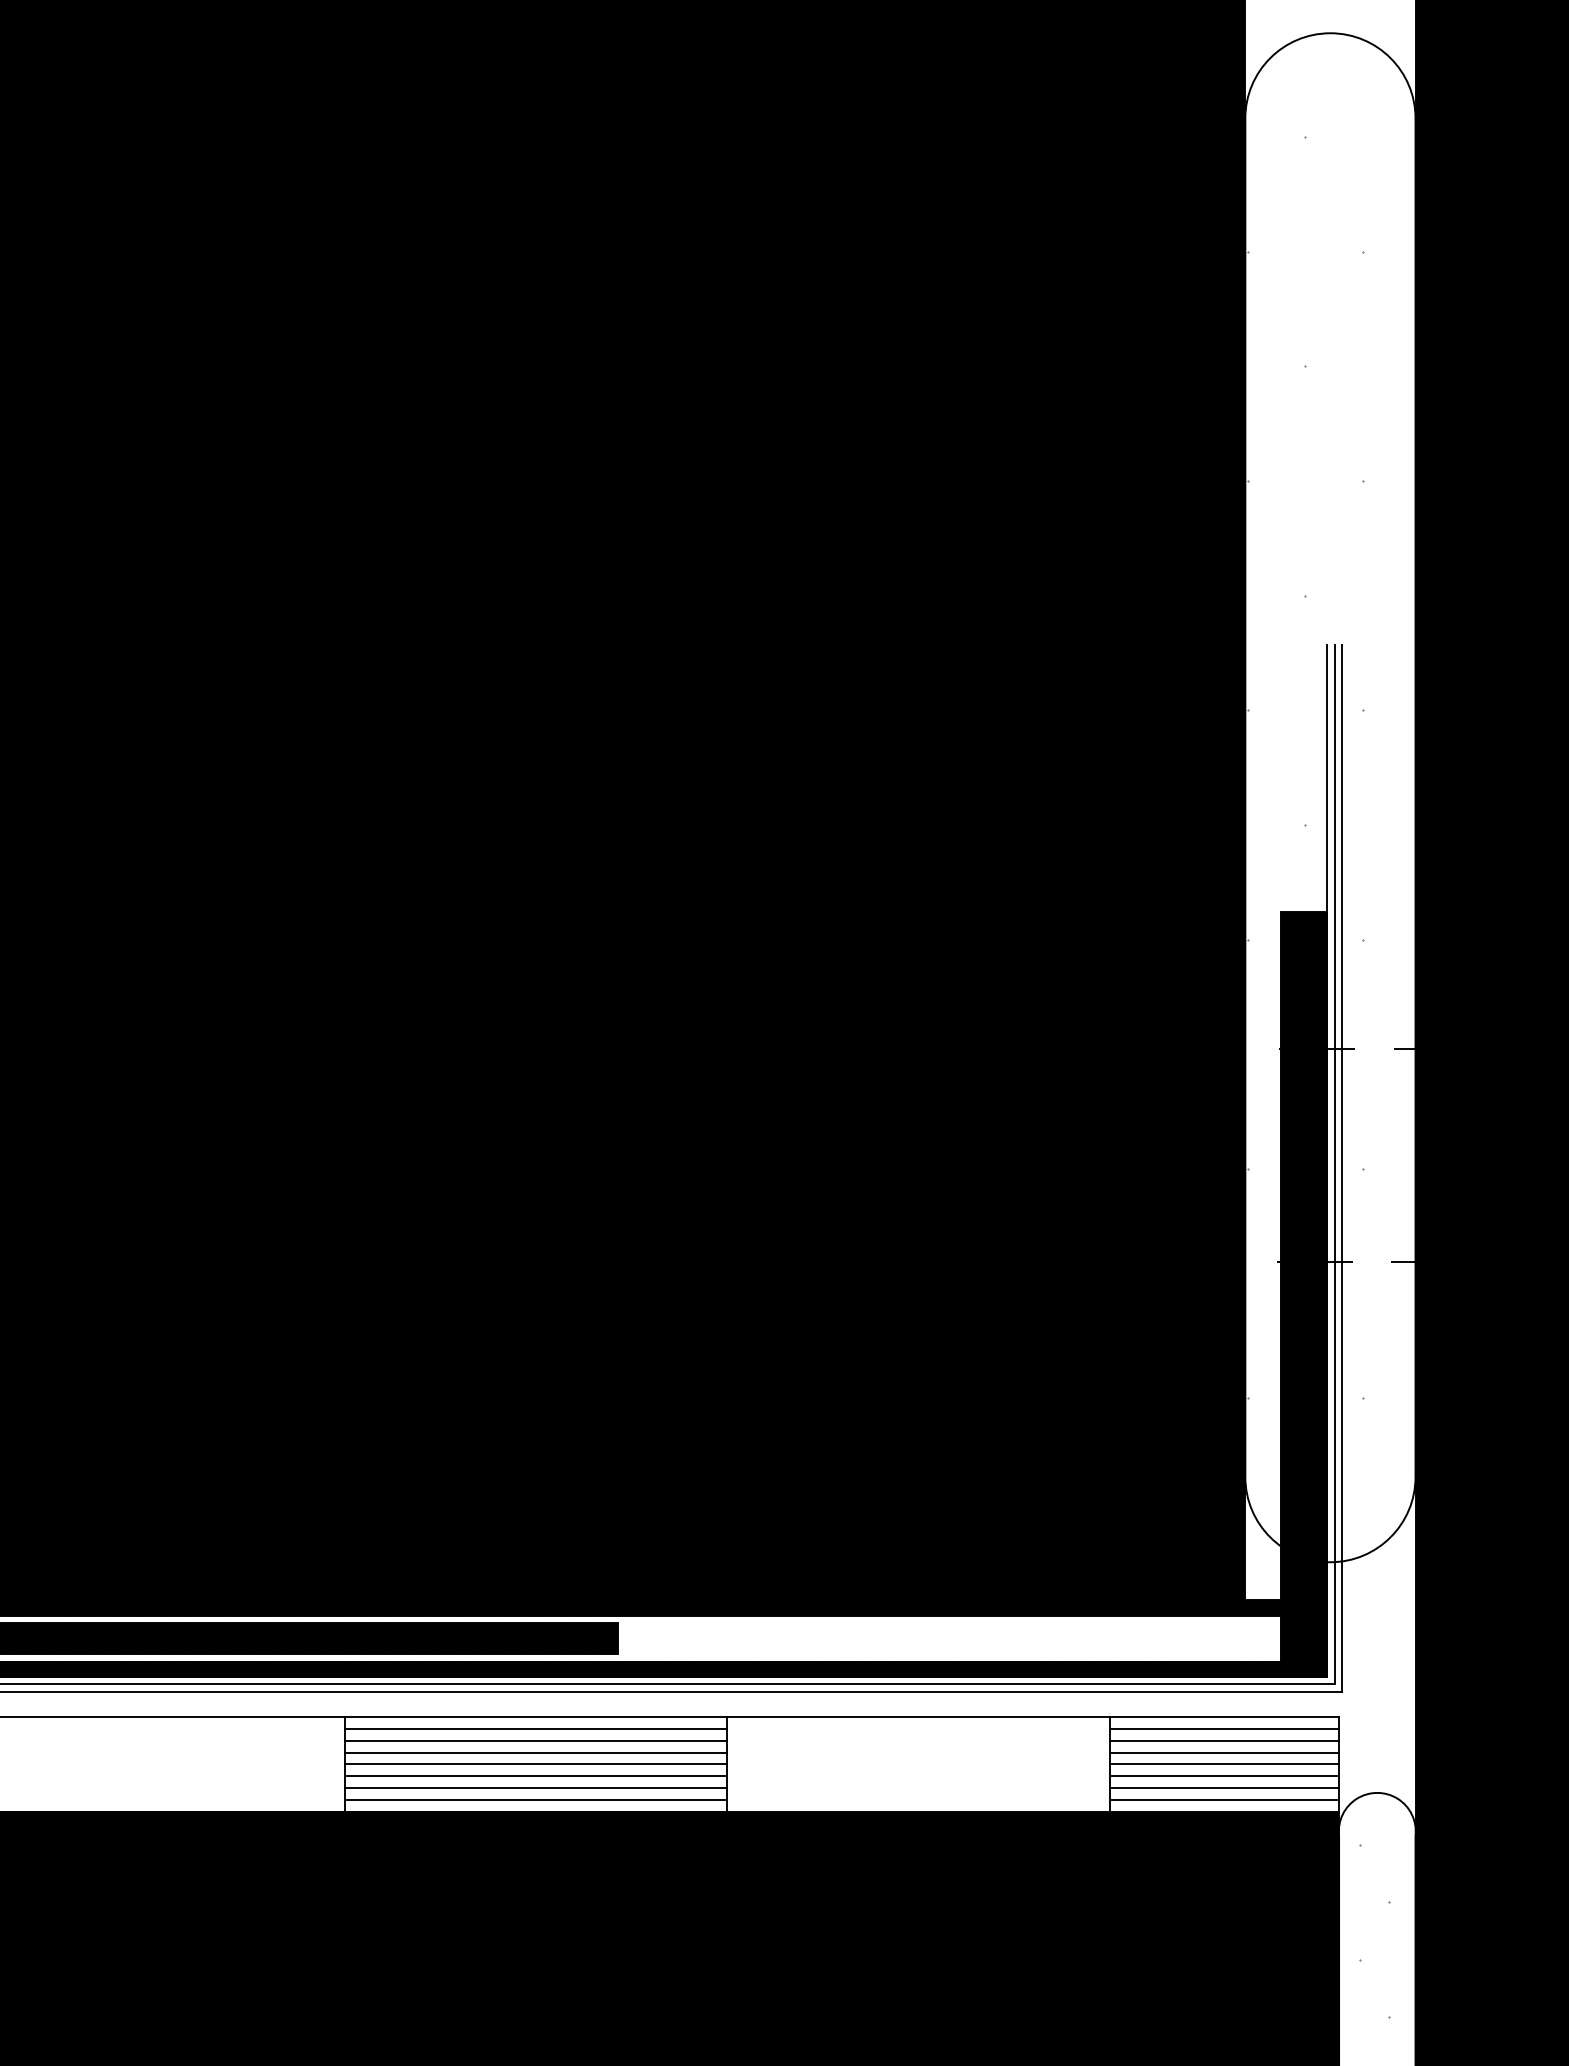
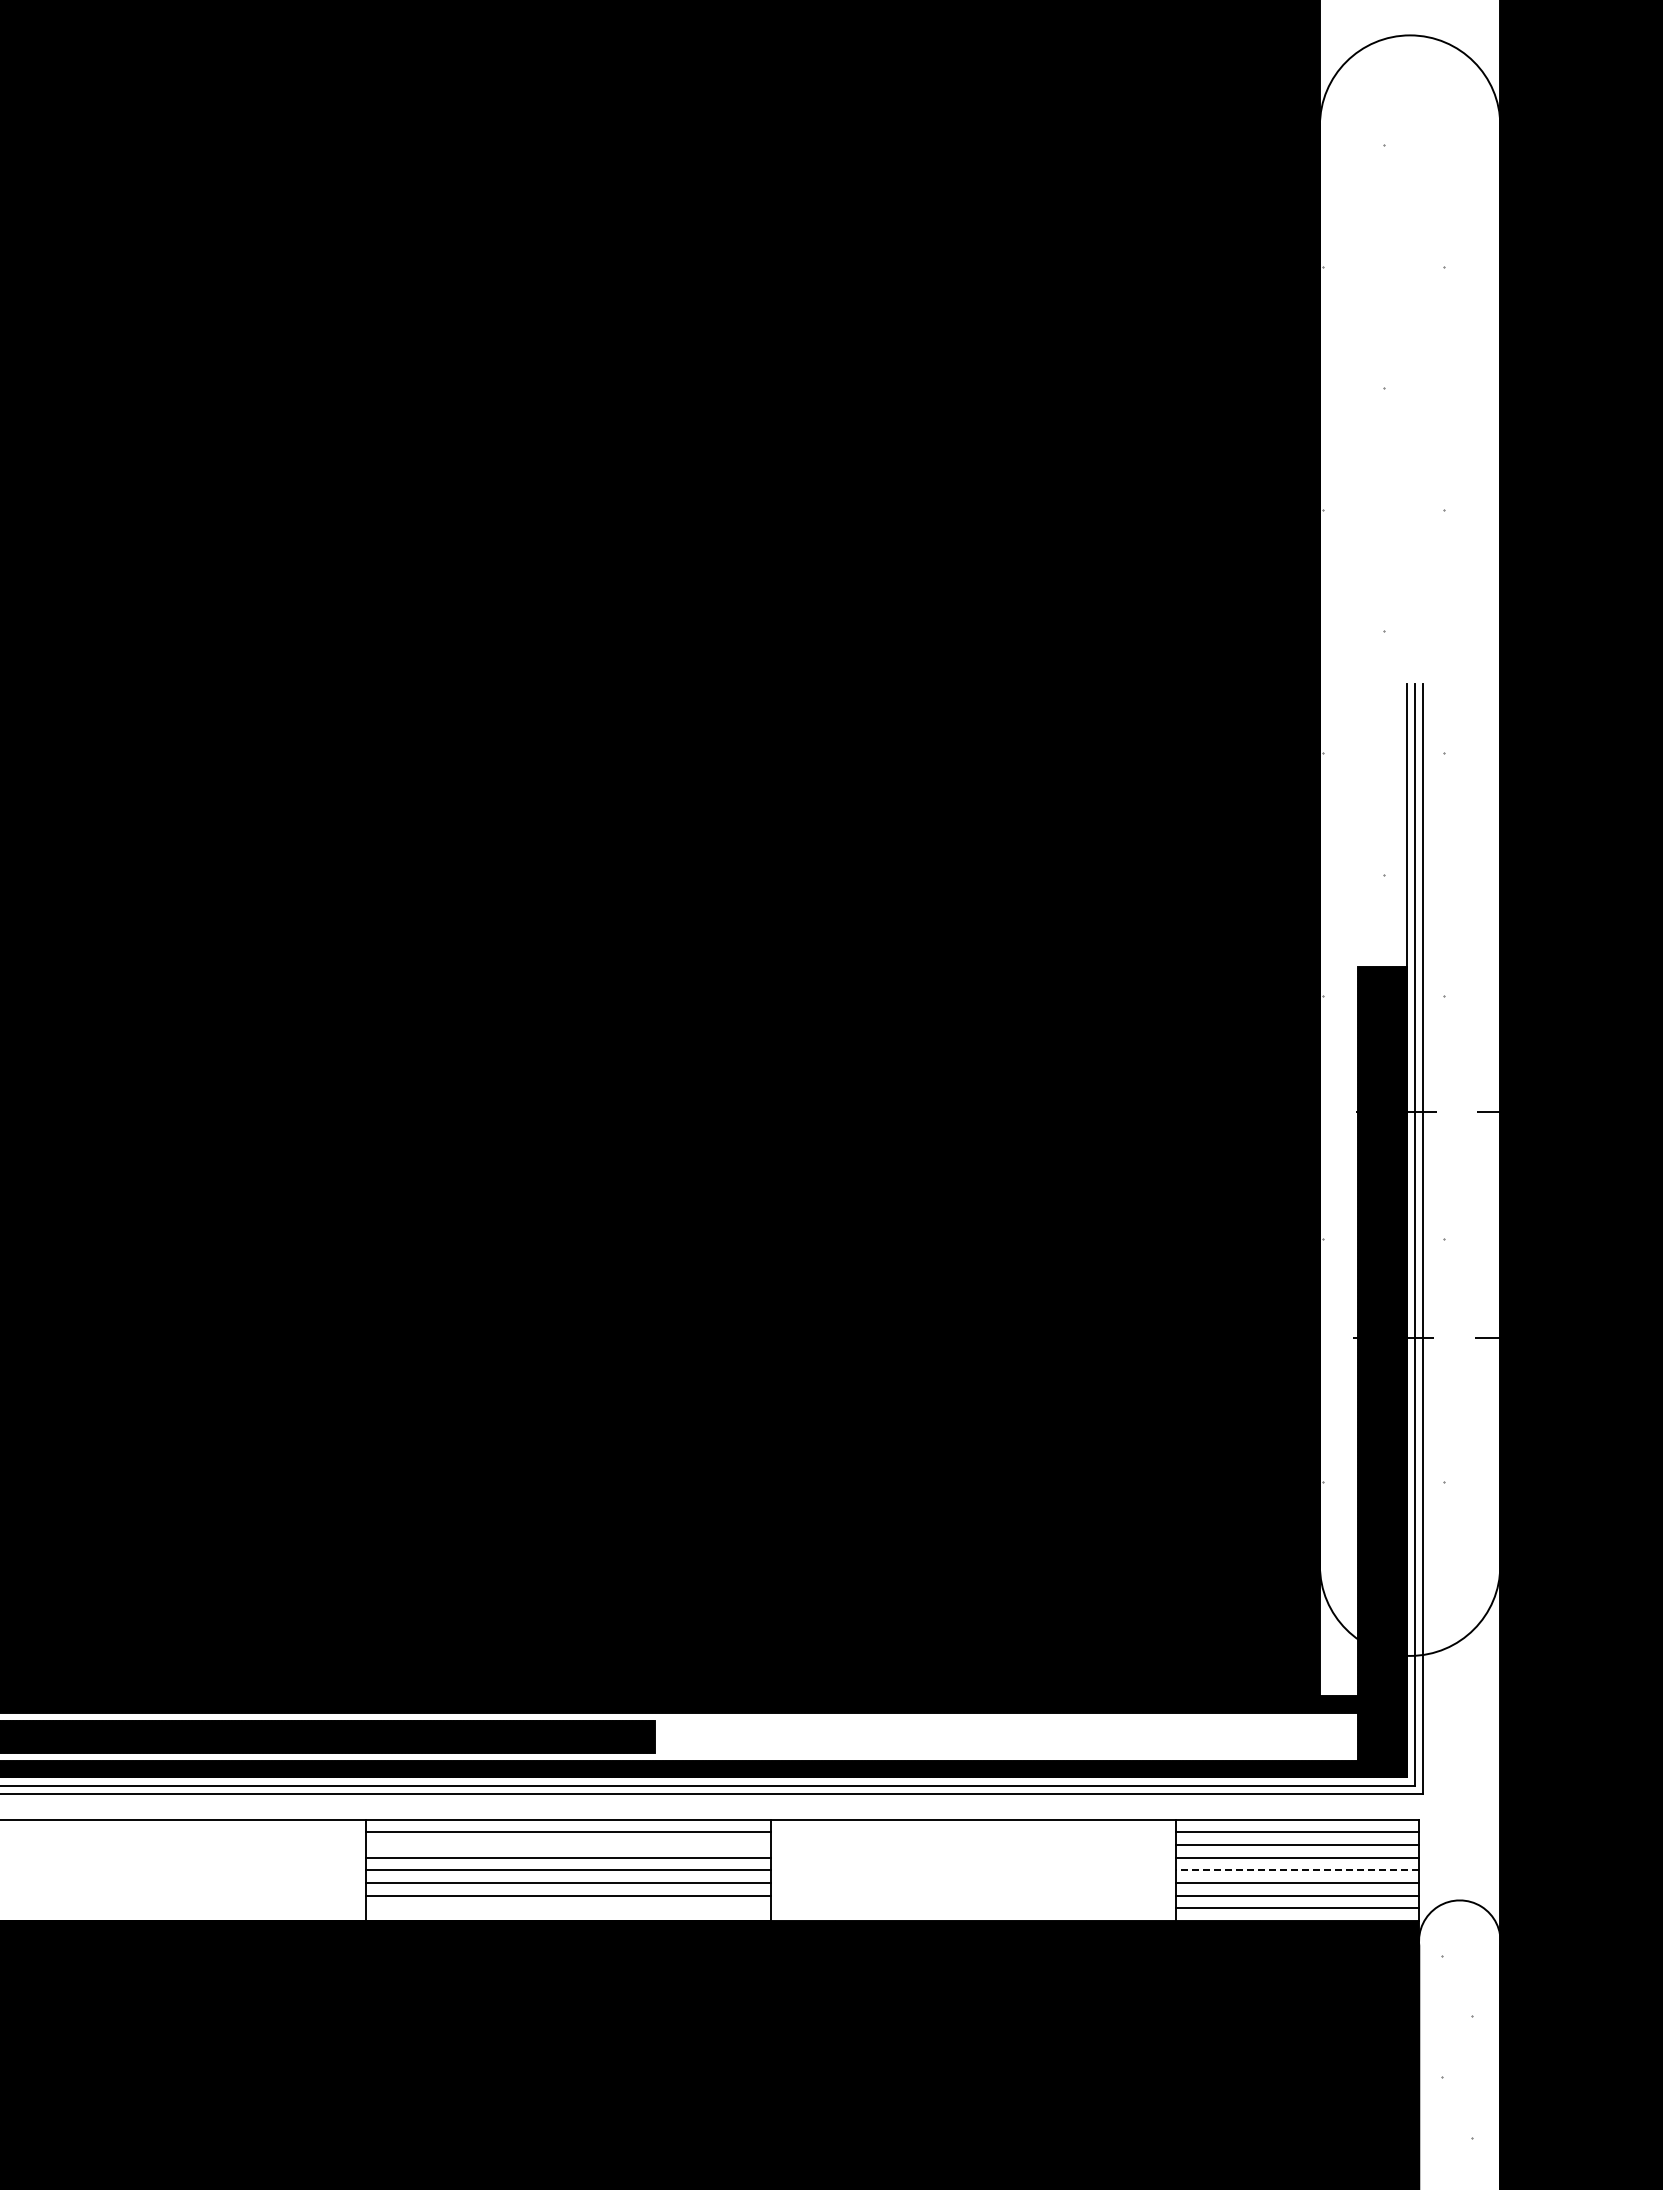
line: (536, 1740) -> (568, 1844), removed
line: (1224, 1764) -> (1297, 1870), solid -> dashed
line: (536, 1800) -> (568, 1908), removed

